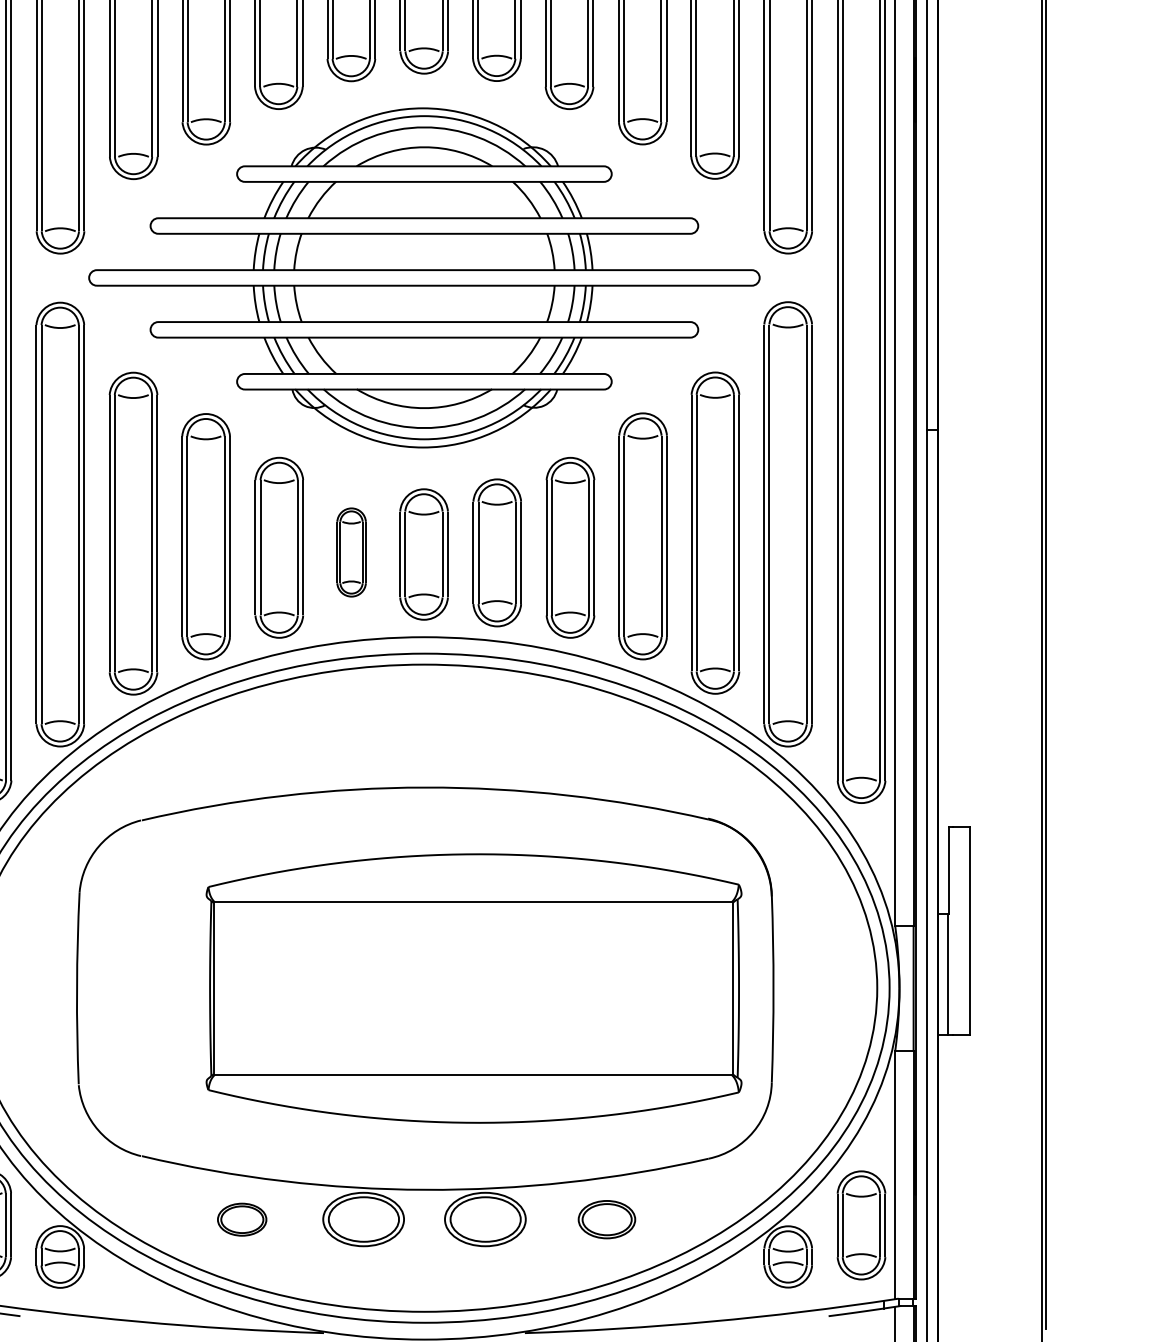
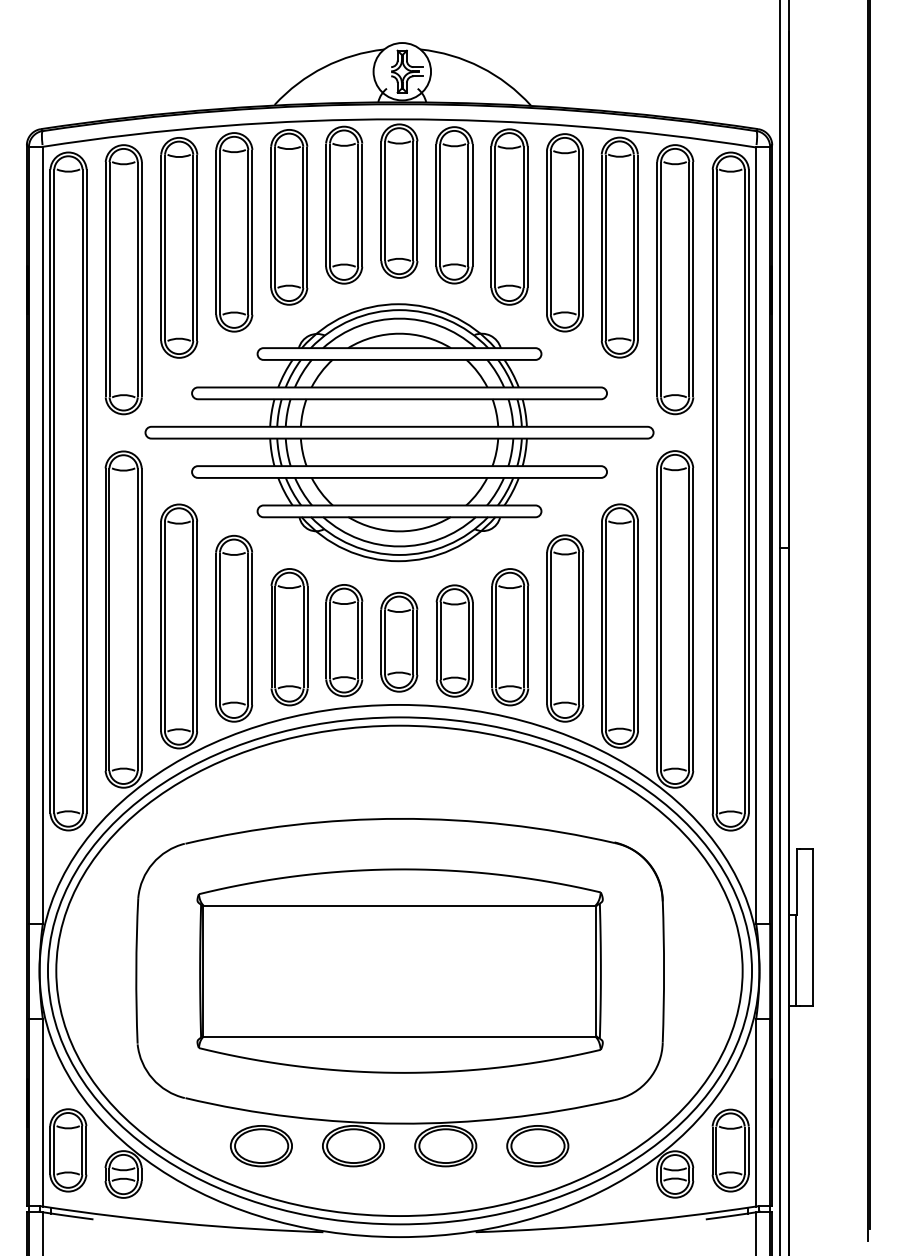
part: (351, 552) -> (344, 640), size x1.67
part: (473, 987) -> (399, 970), moved
part: (242, 1219) -> (261, 1146), size x1.67
part: (606, 1219) -> (537, 1146), size x1.43

